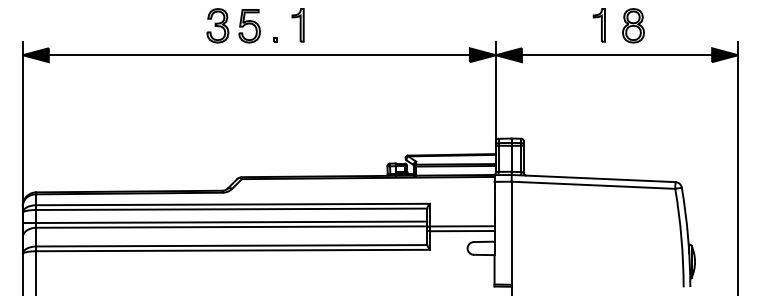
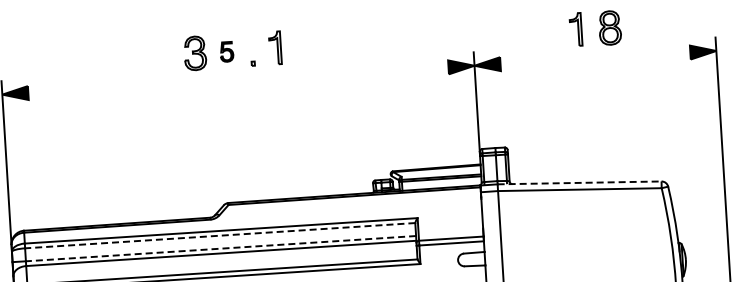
part: (249, 26) -> (226, 52), size x0.6
line: (258, 55) -> (237, 80), removed
line: (616, 55) -> (594, 58), removed
line: (593, 178) -> (579, 182), solid -> dashed
line: (231, 209) -> (220, 235), solid -> dashed
line: (231, 222) -> (220, 248), solid -> dashed

